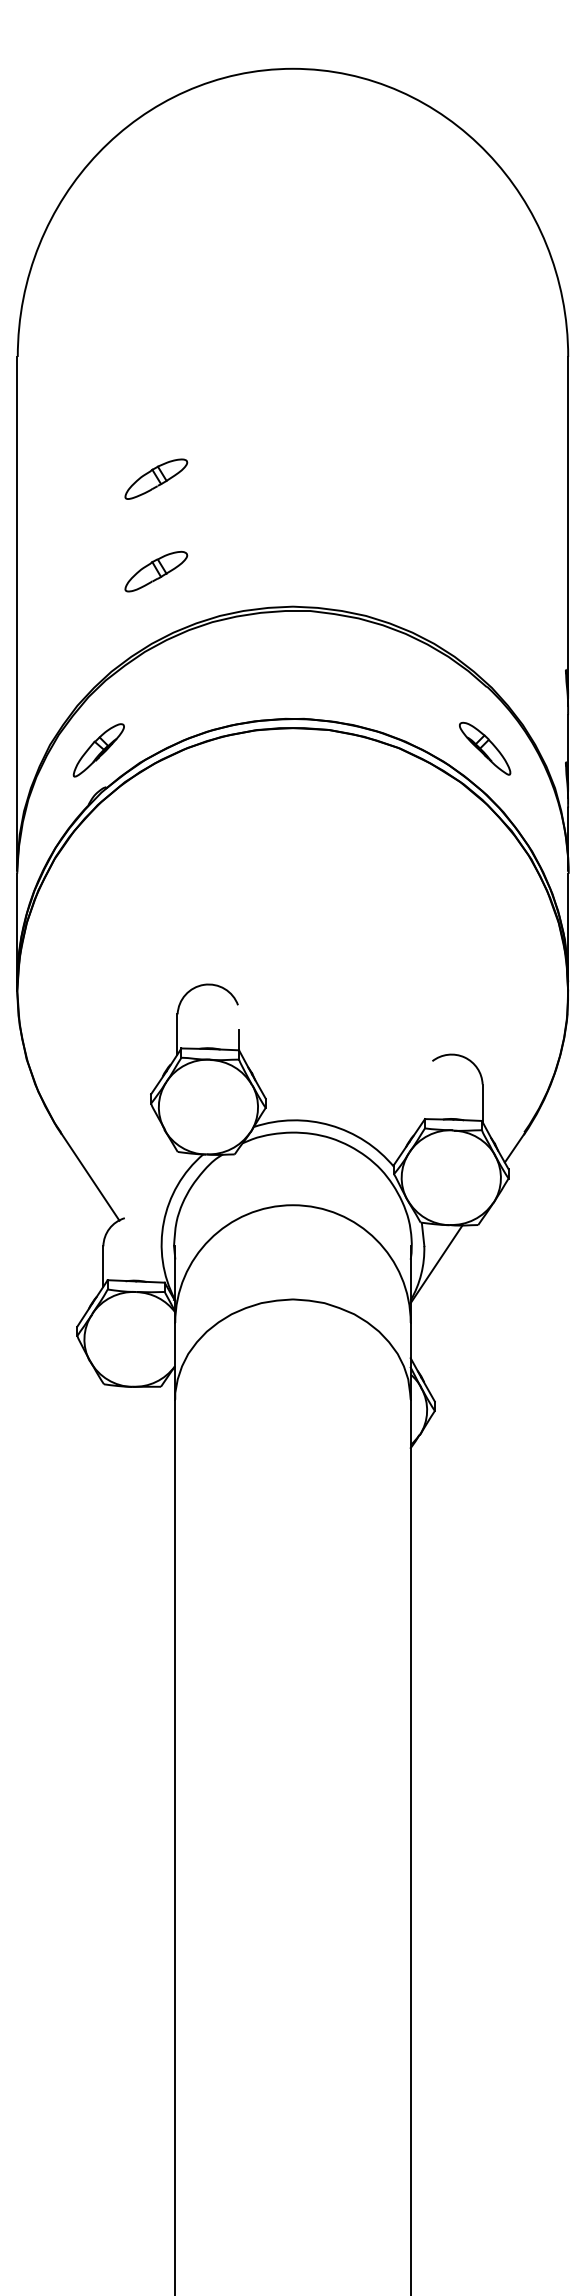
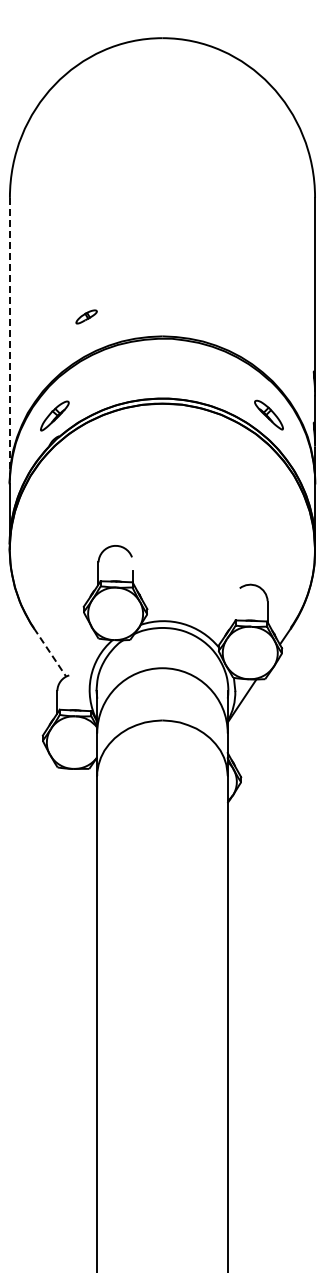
part: (155, 478) -> (86, 265), removed
part: (155, 570) -> (86, 316), size x0.6
line: (17, 614) -> (9, 340), solid -> dashed
line: (90, 1178) -> (50, 653), solid -> dashed

